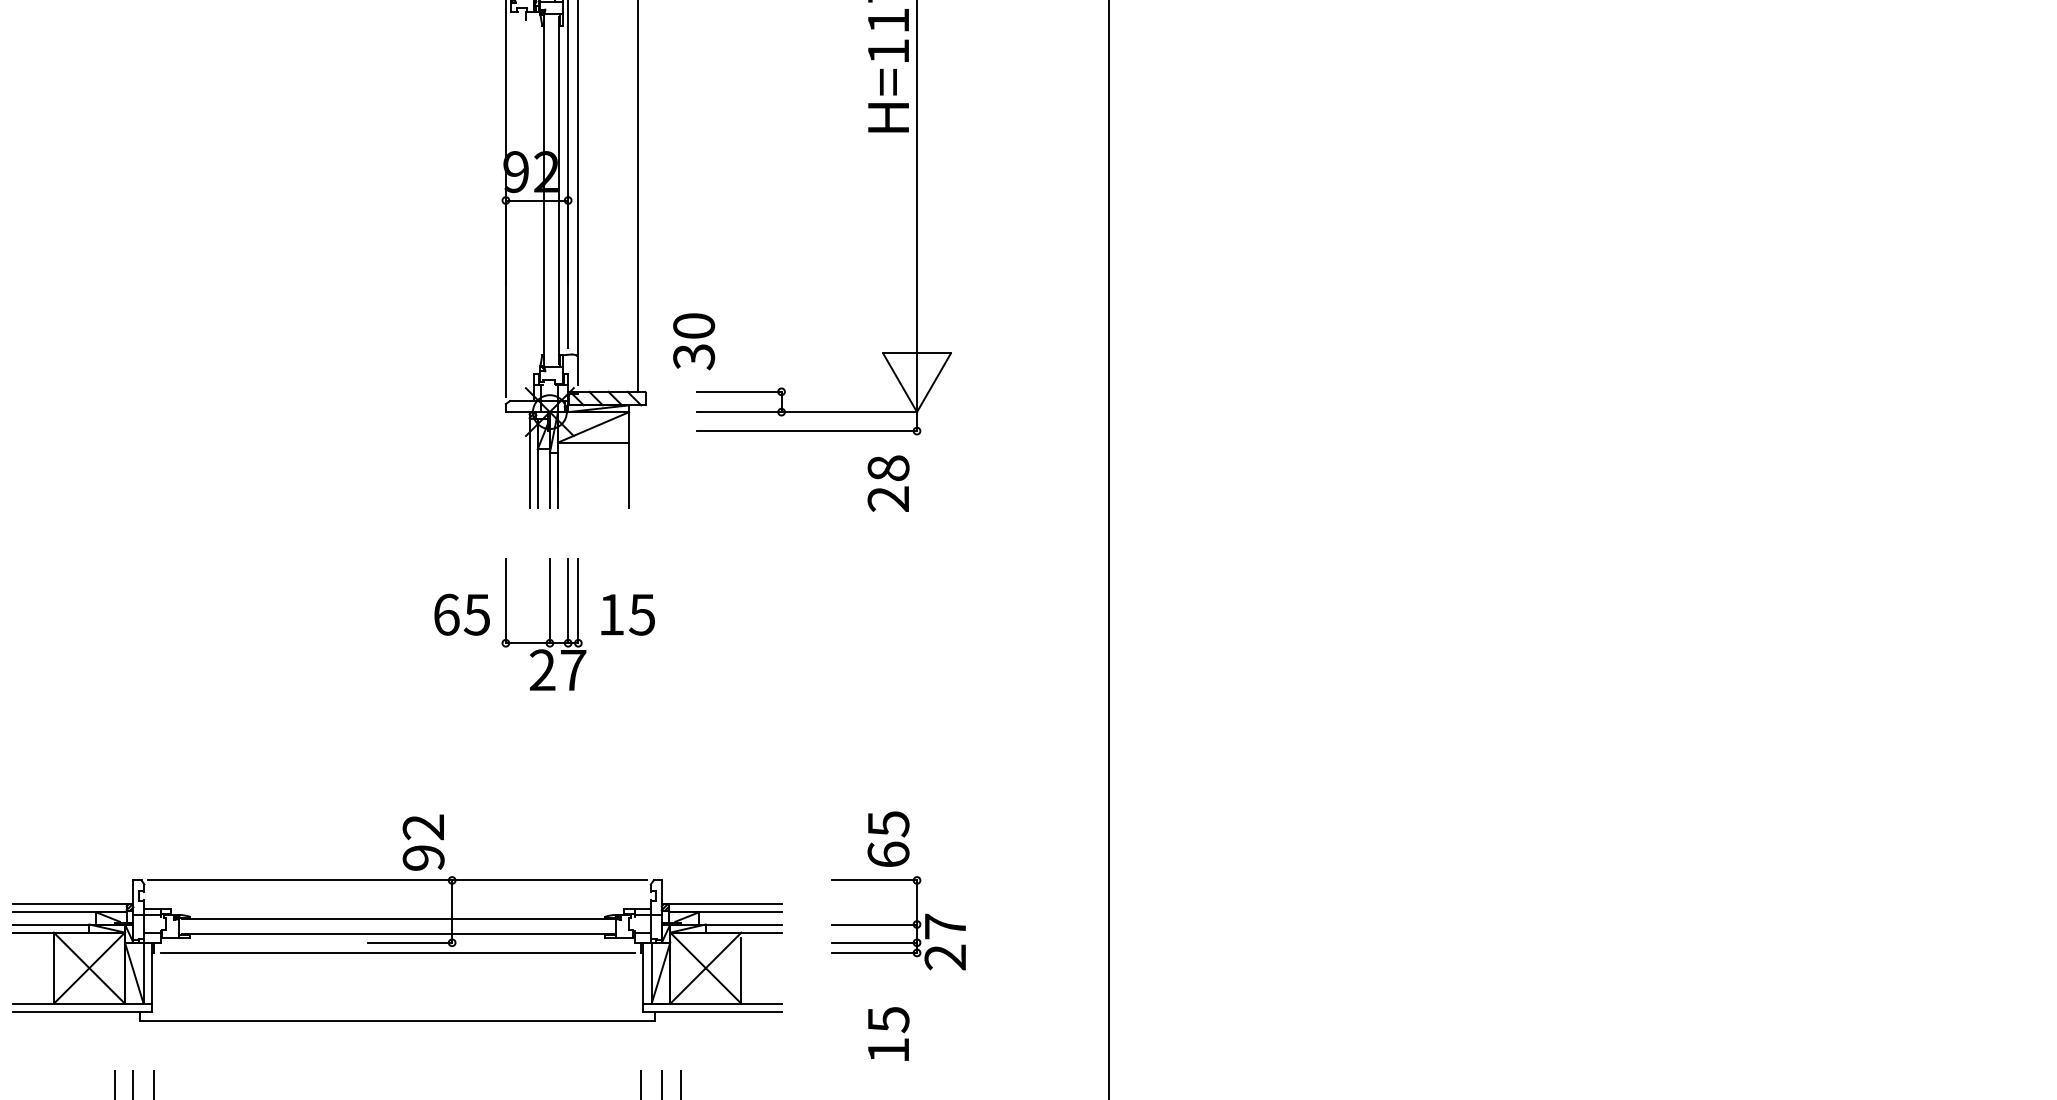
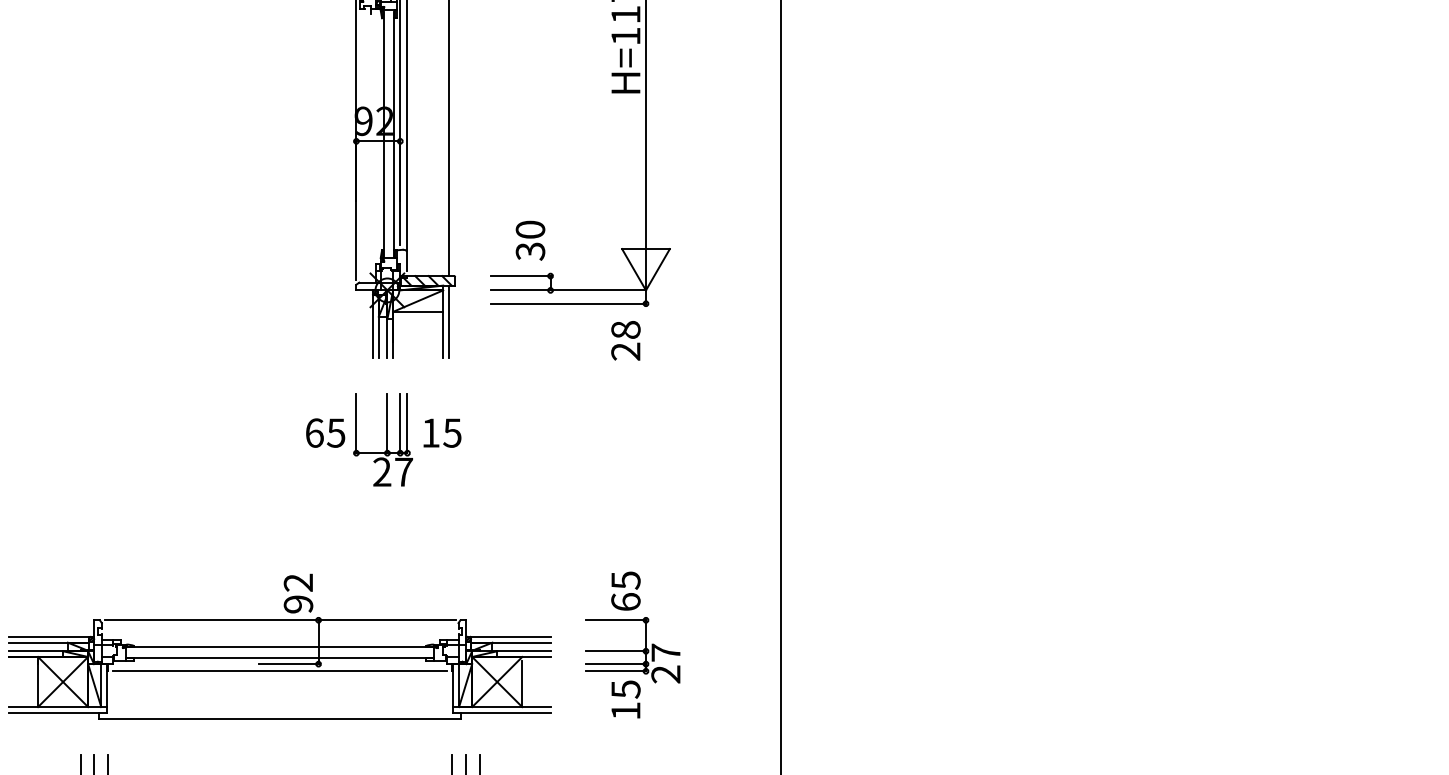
text: (694, 341) -> (530, 240), moved
line: (637, 456) -> (449, 321), added
text: (888, 1033) -> (625, 699), moved

